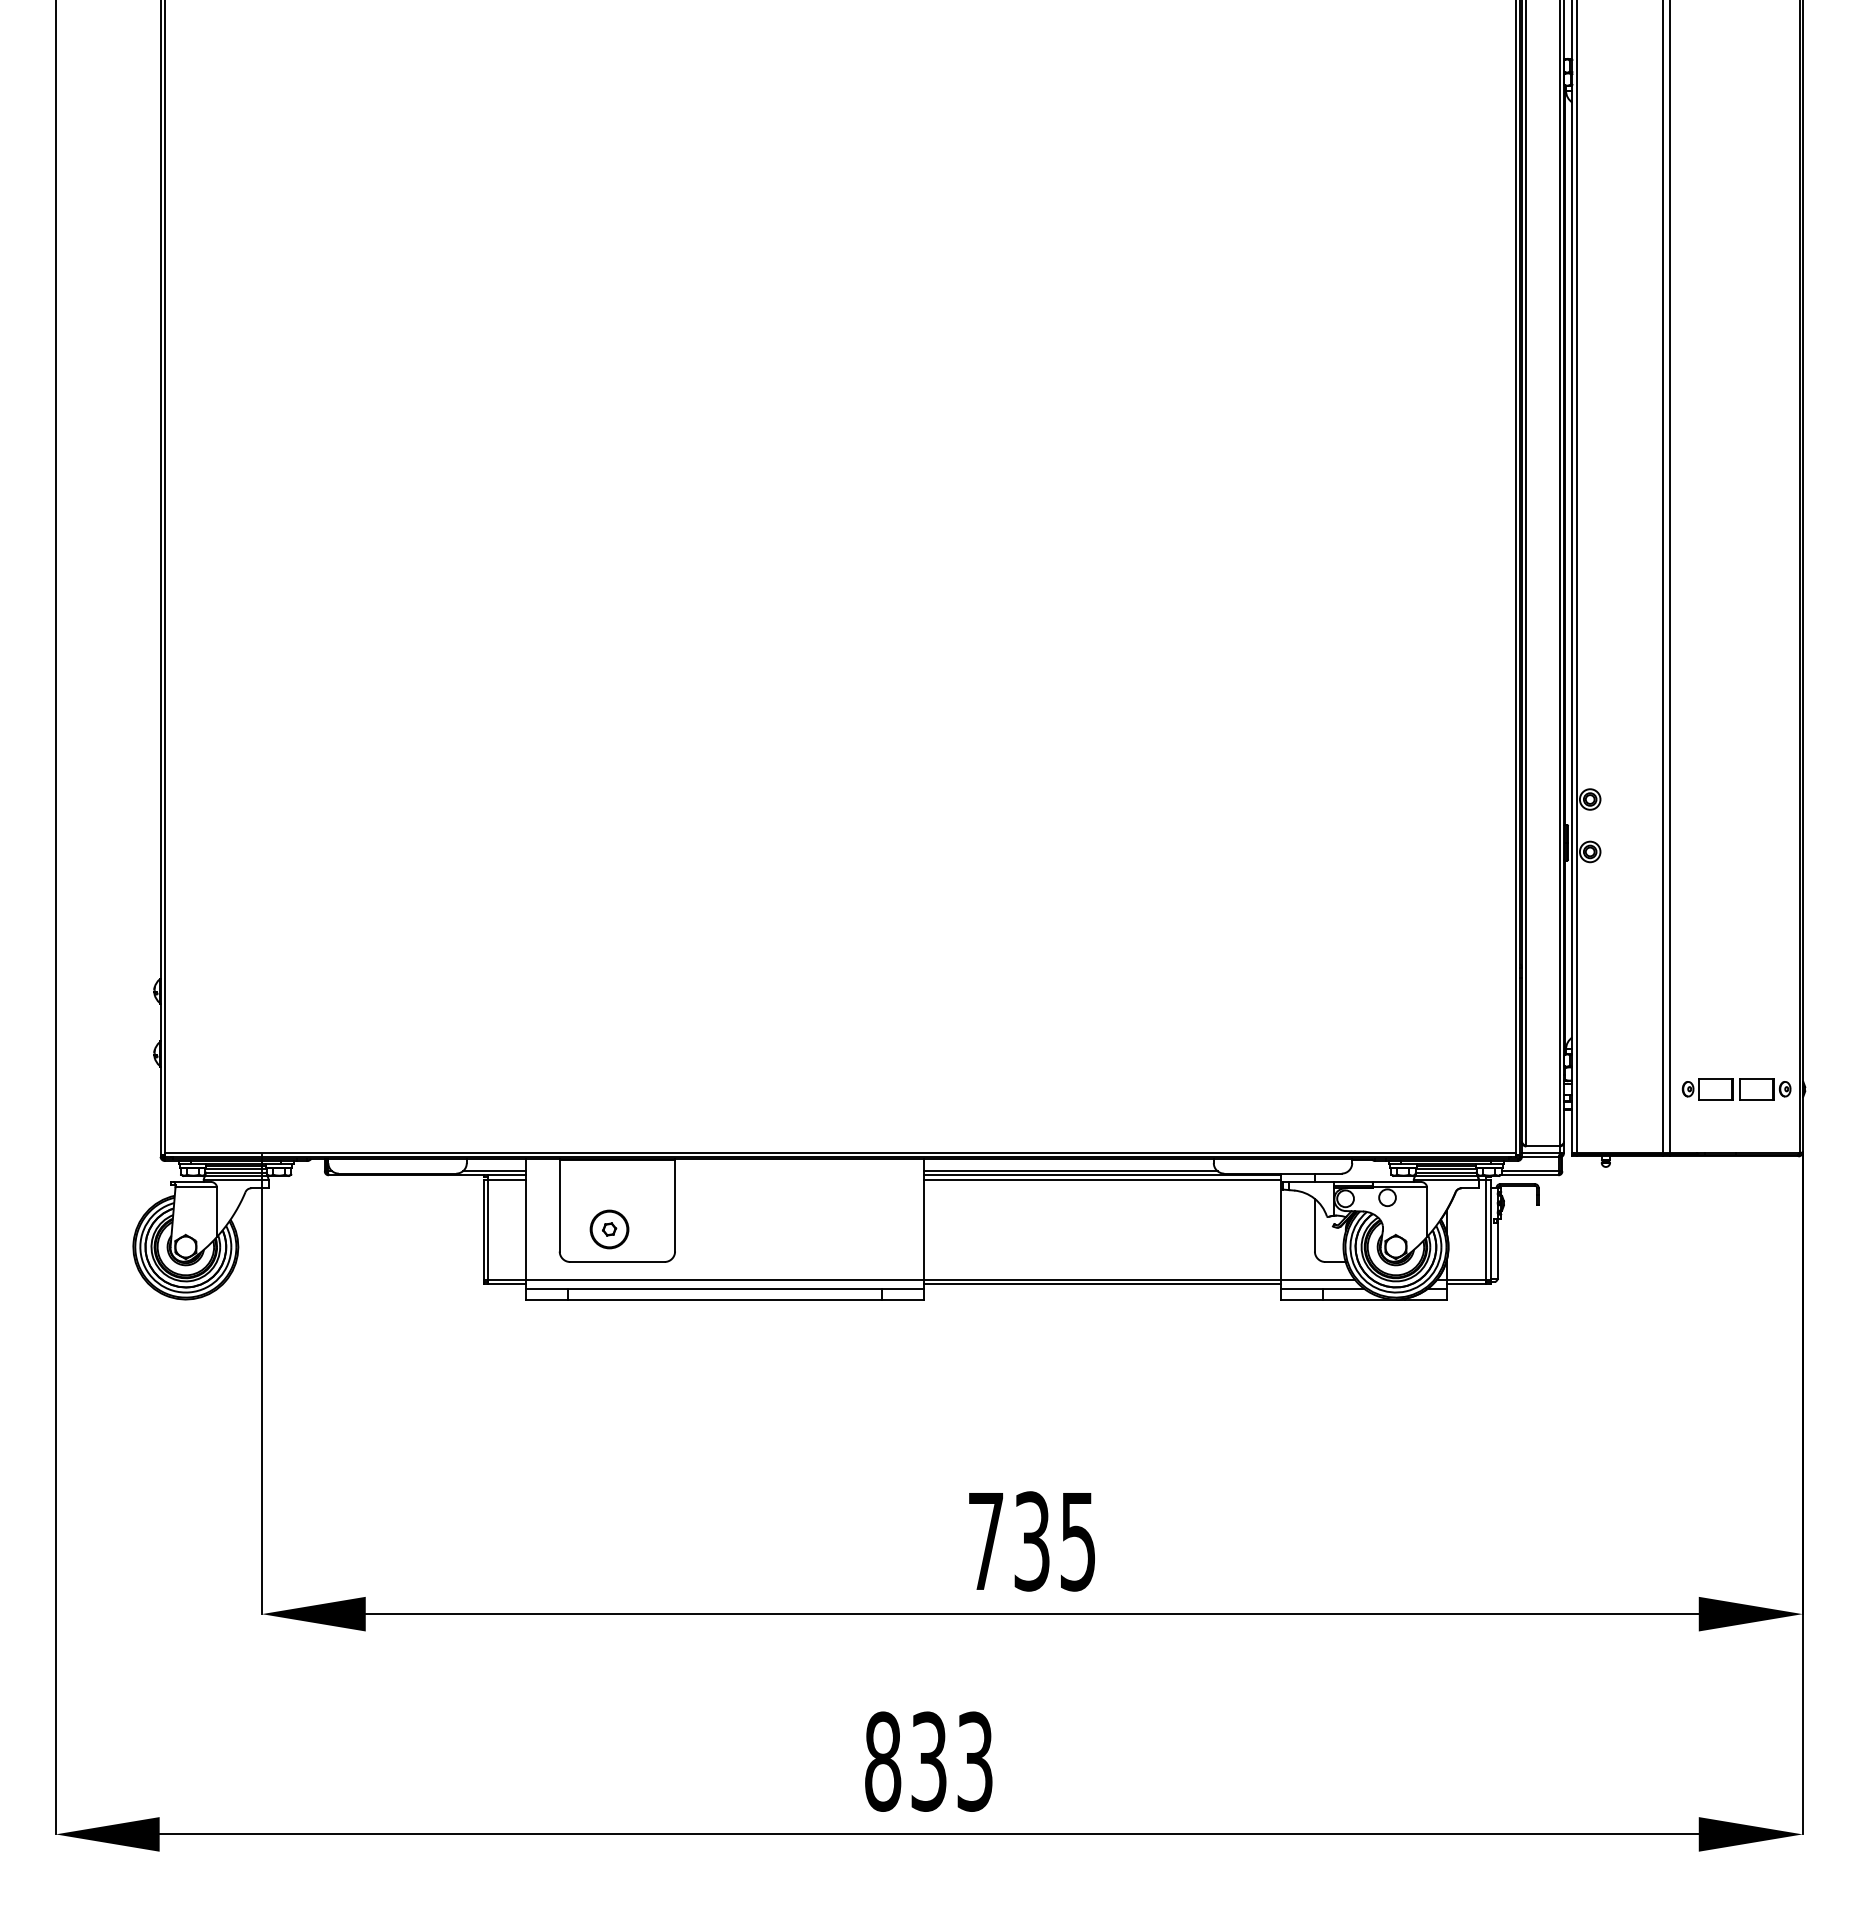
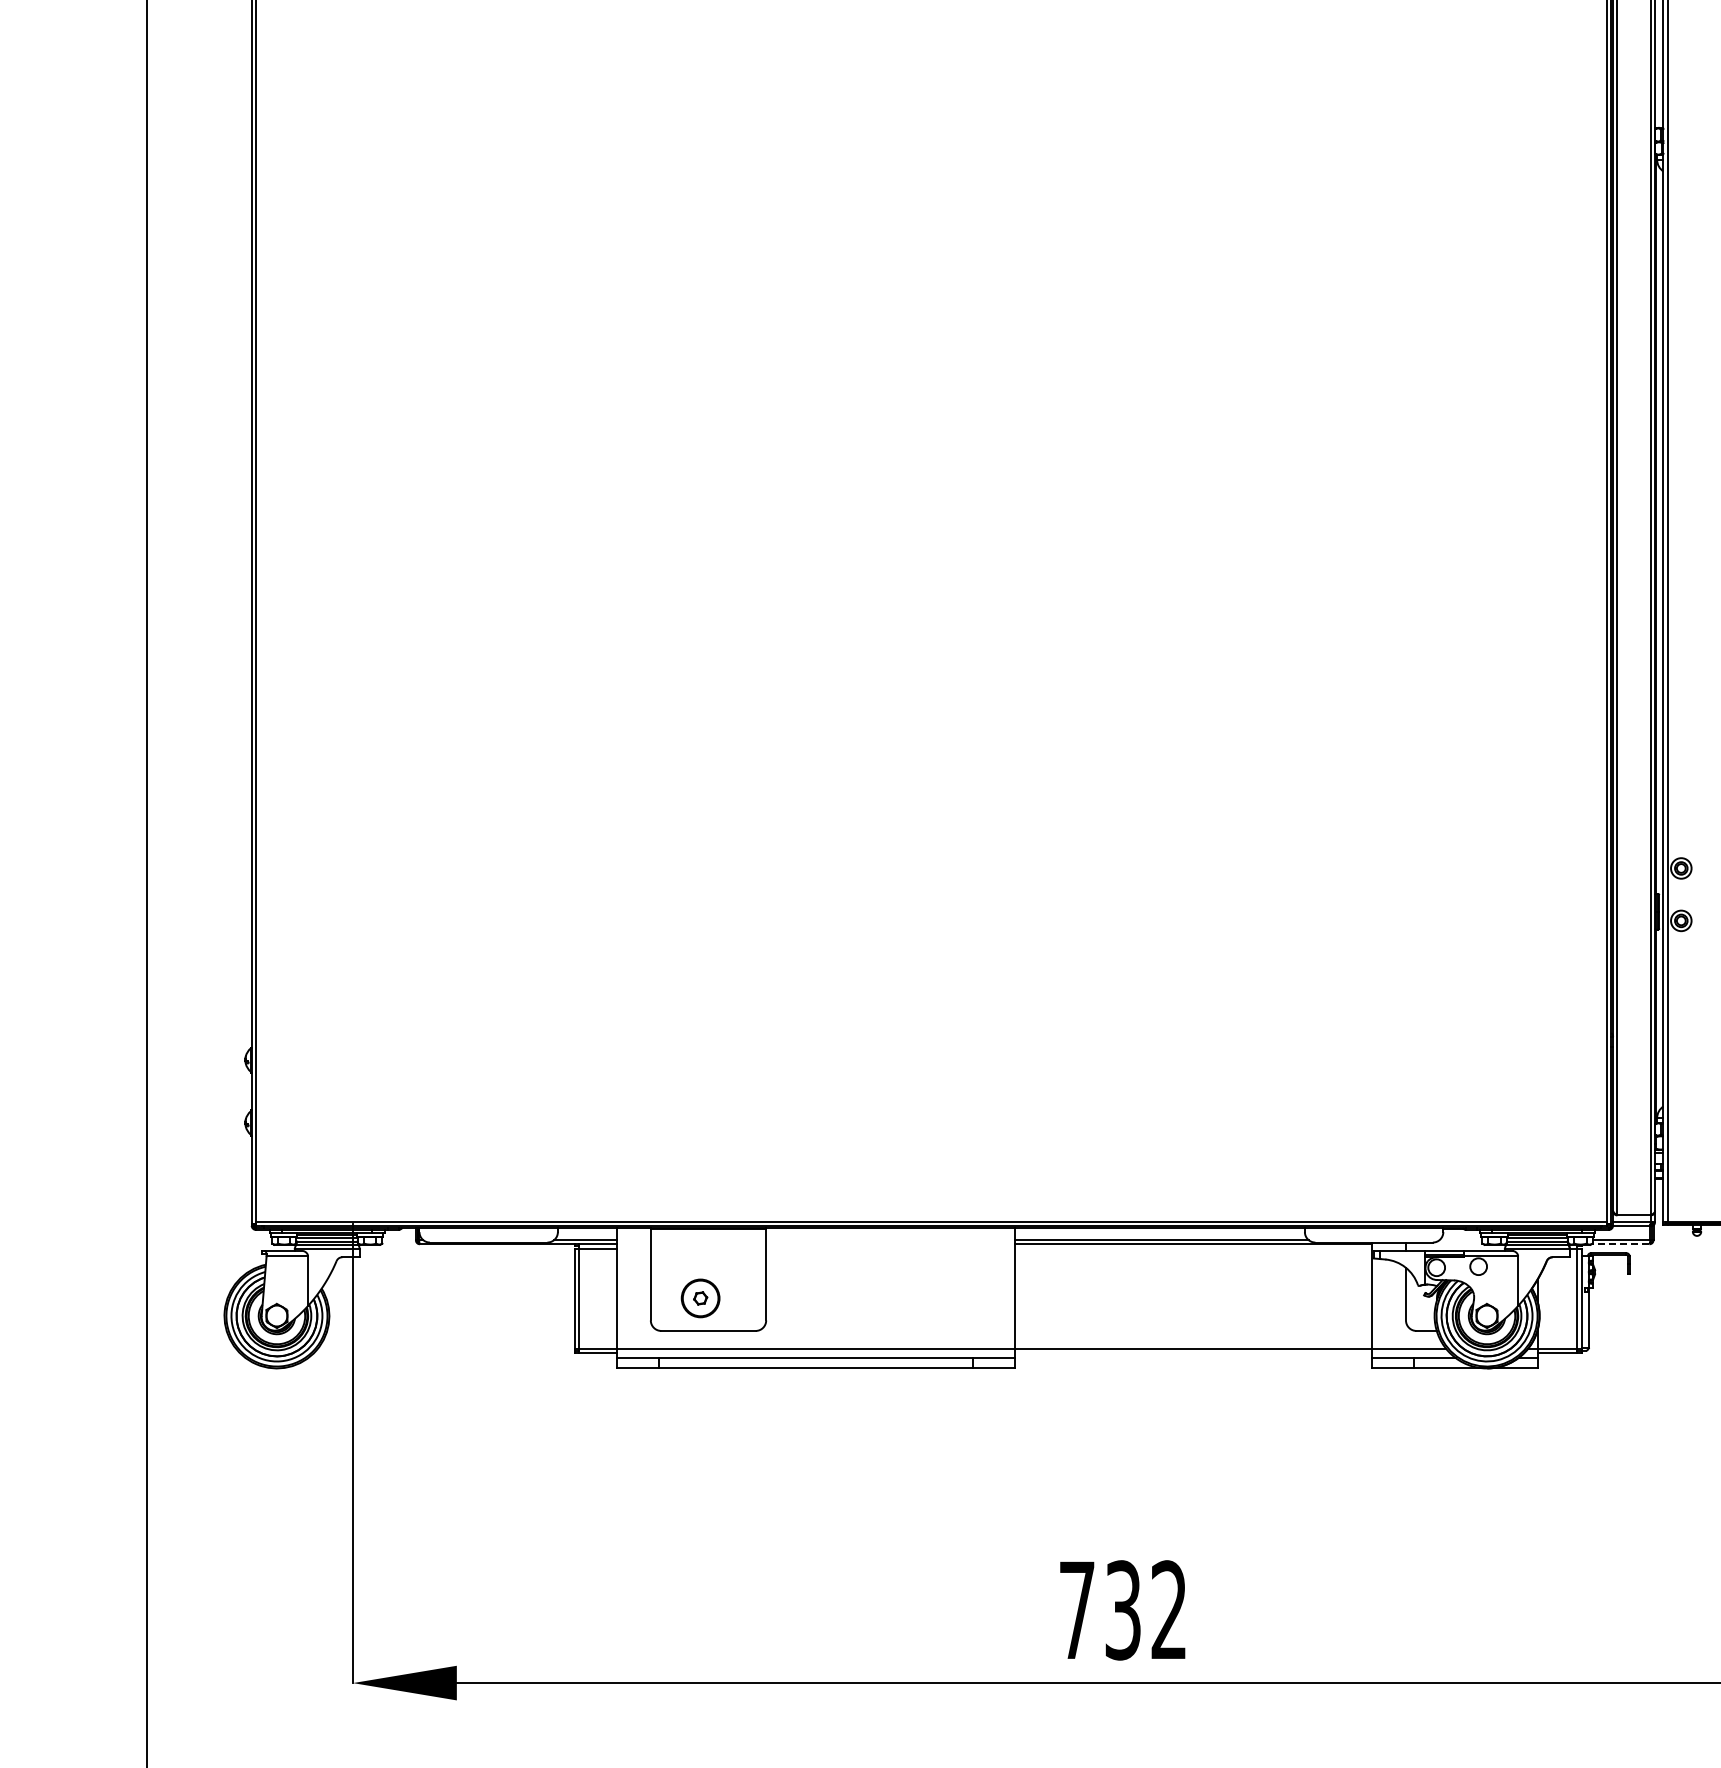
line: (1529, 1175) -> (1620, 1244), solid -> dashed
line: (1102, 1179) -> (1193, 1248), removed
line: (1102, 1284) -> (1193, 1353), removed
text: (1077, 1541) -> (1168, 1610), 735 -> 732

